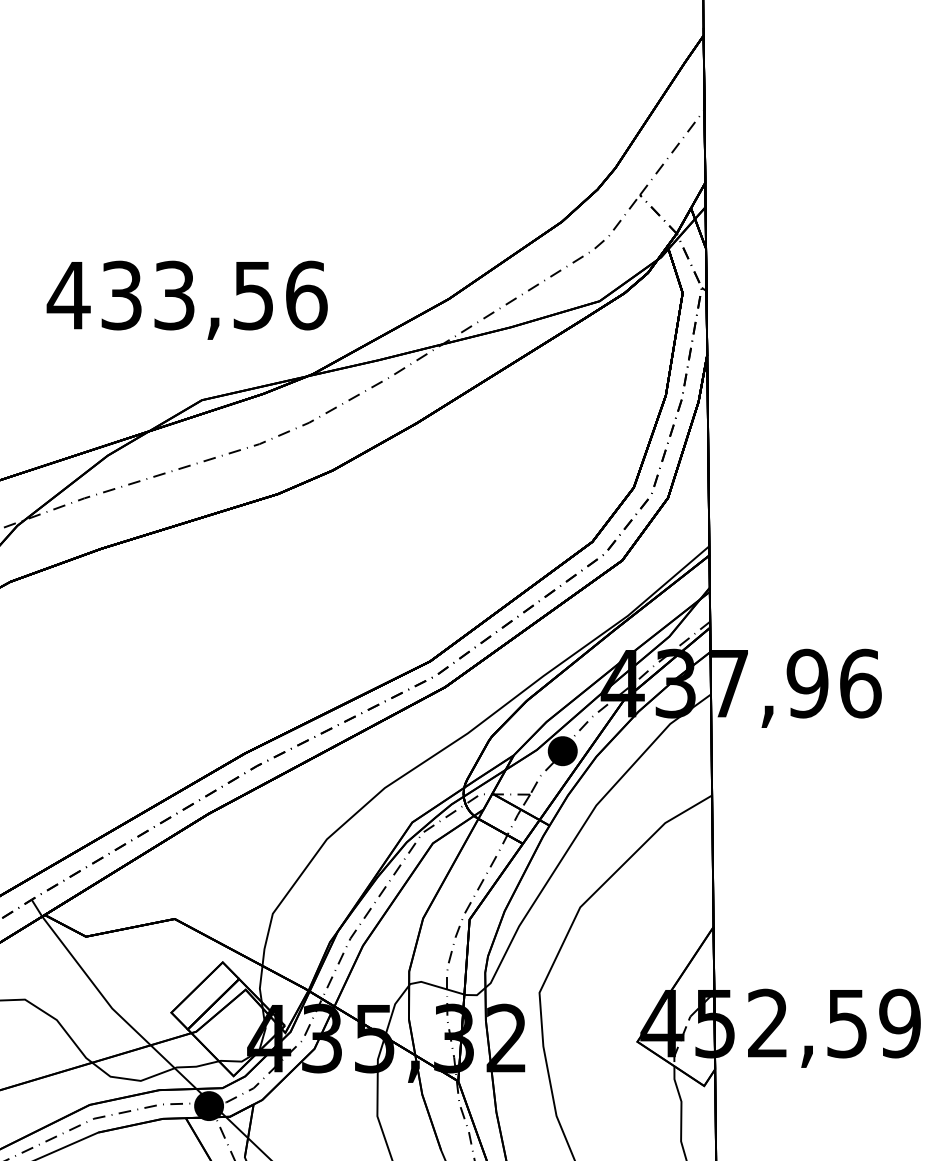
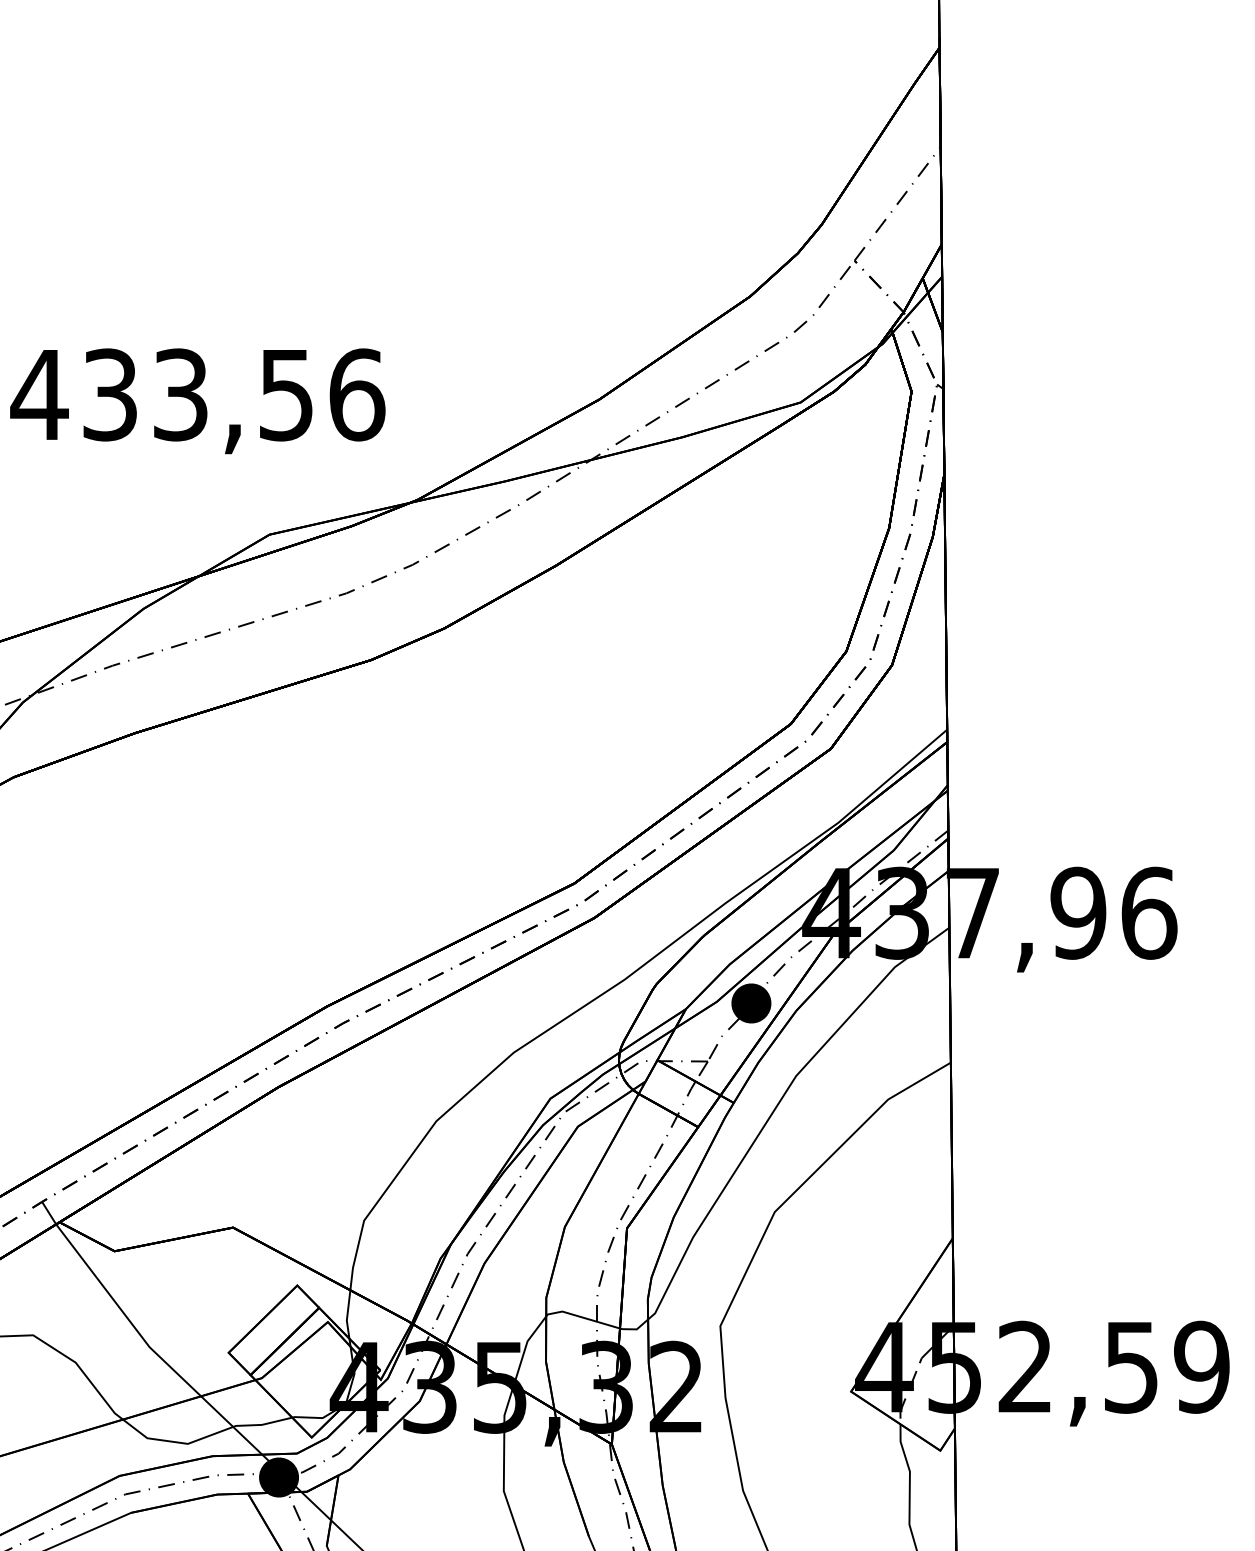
text: (186, 300) -> (197, 401), moved

